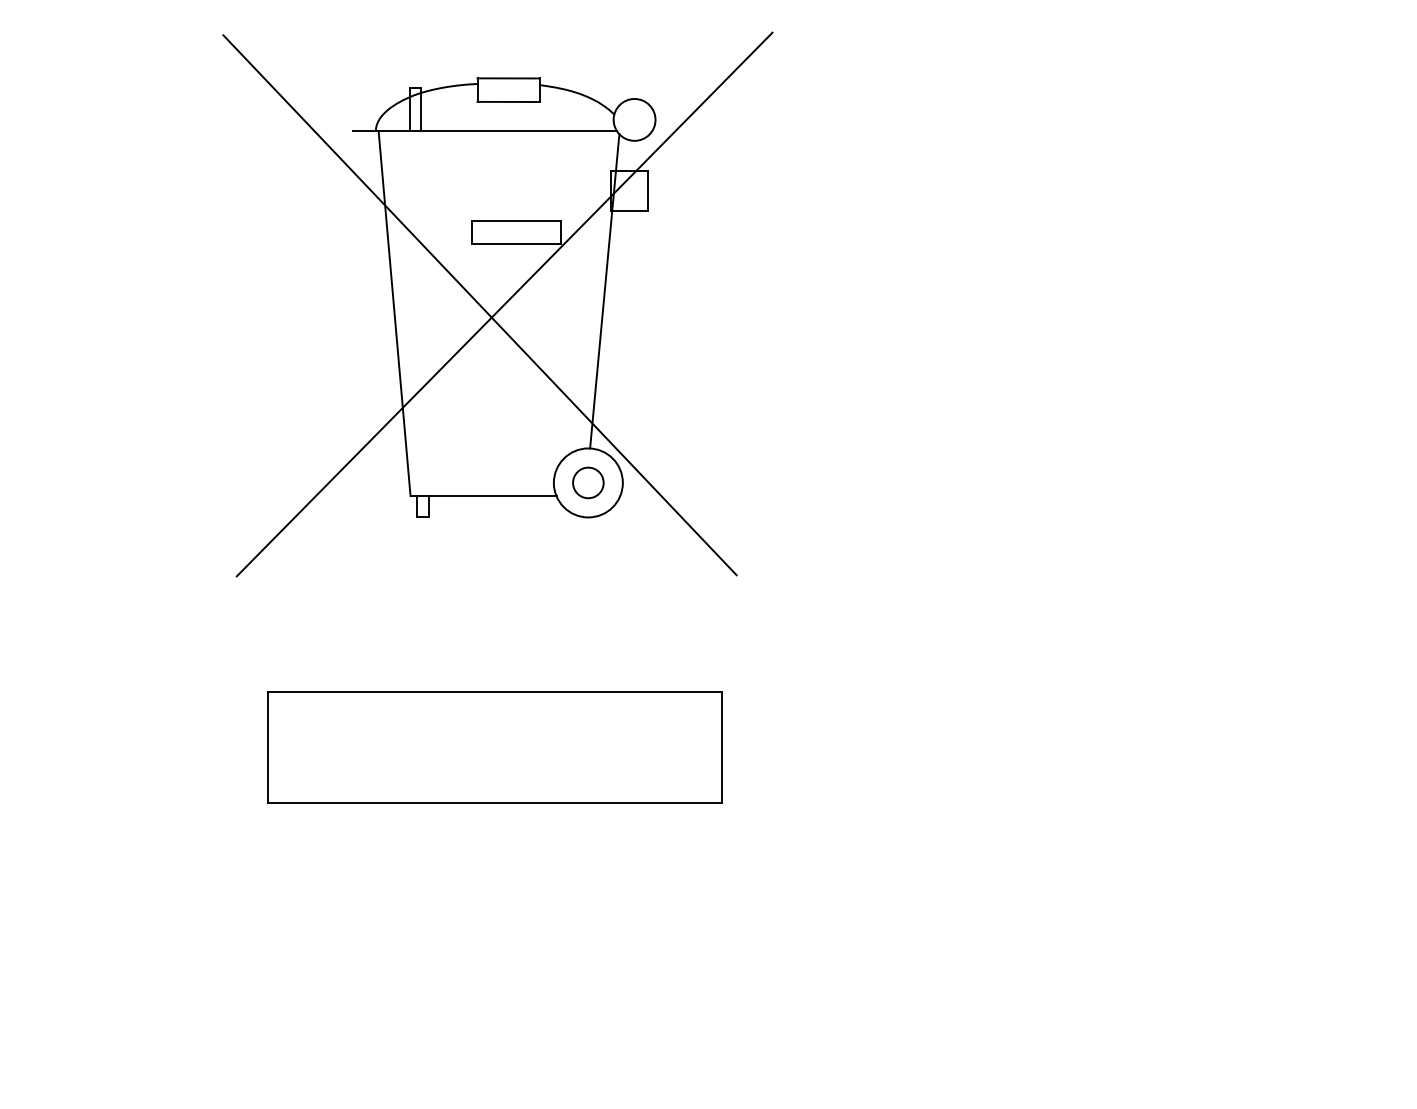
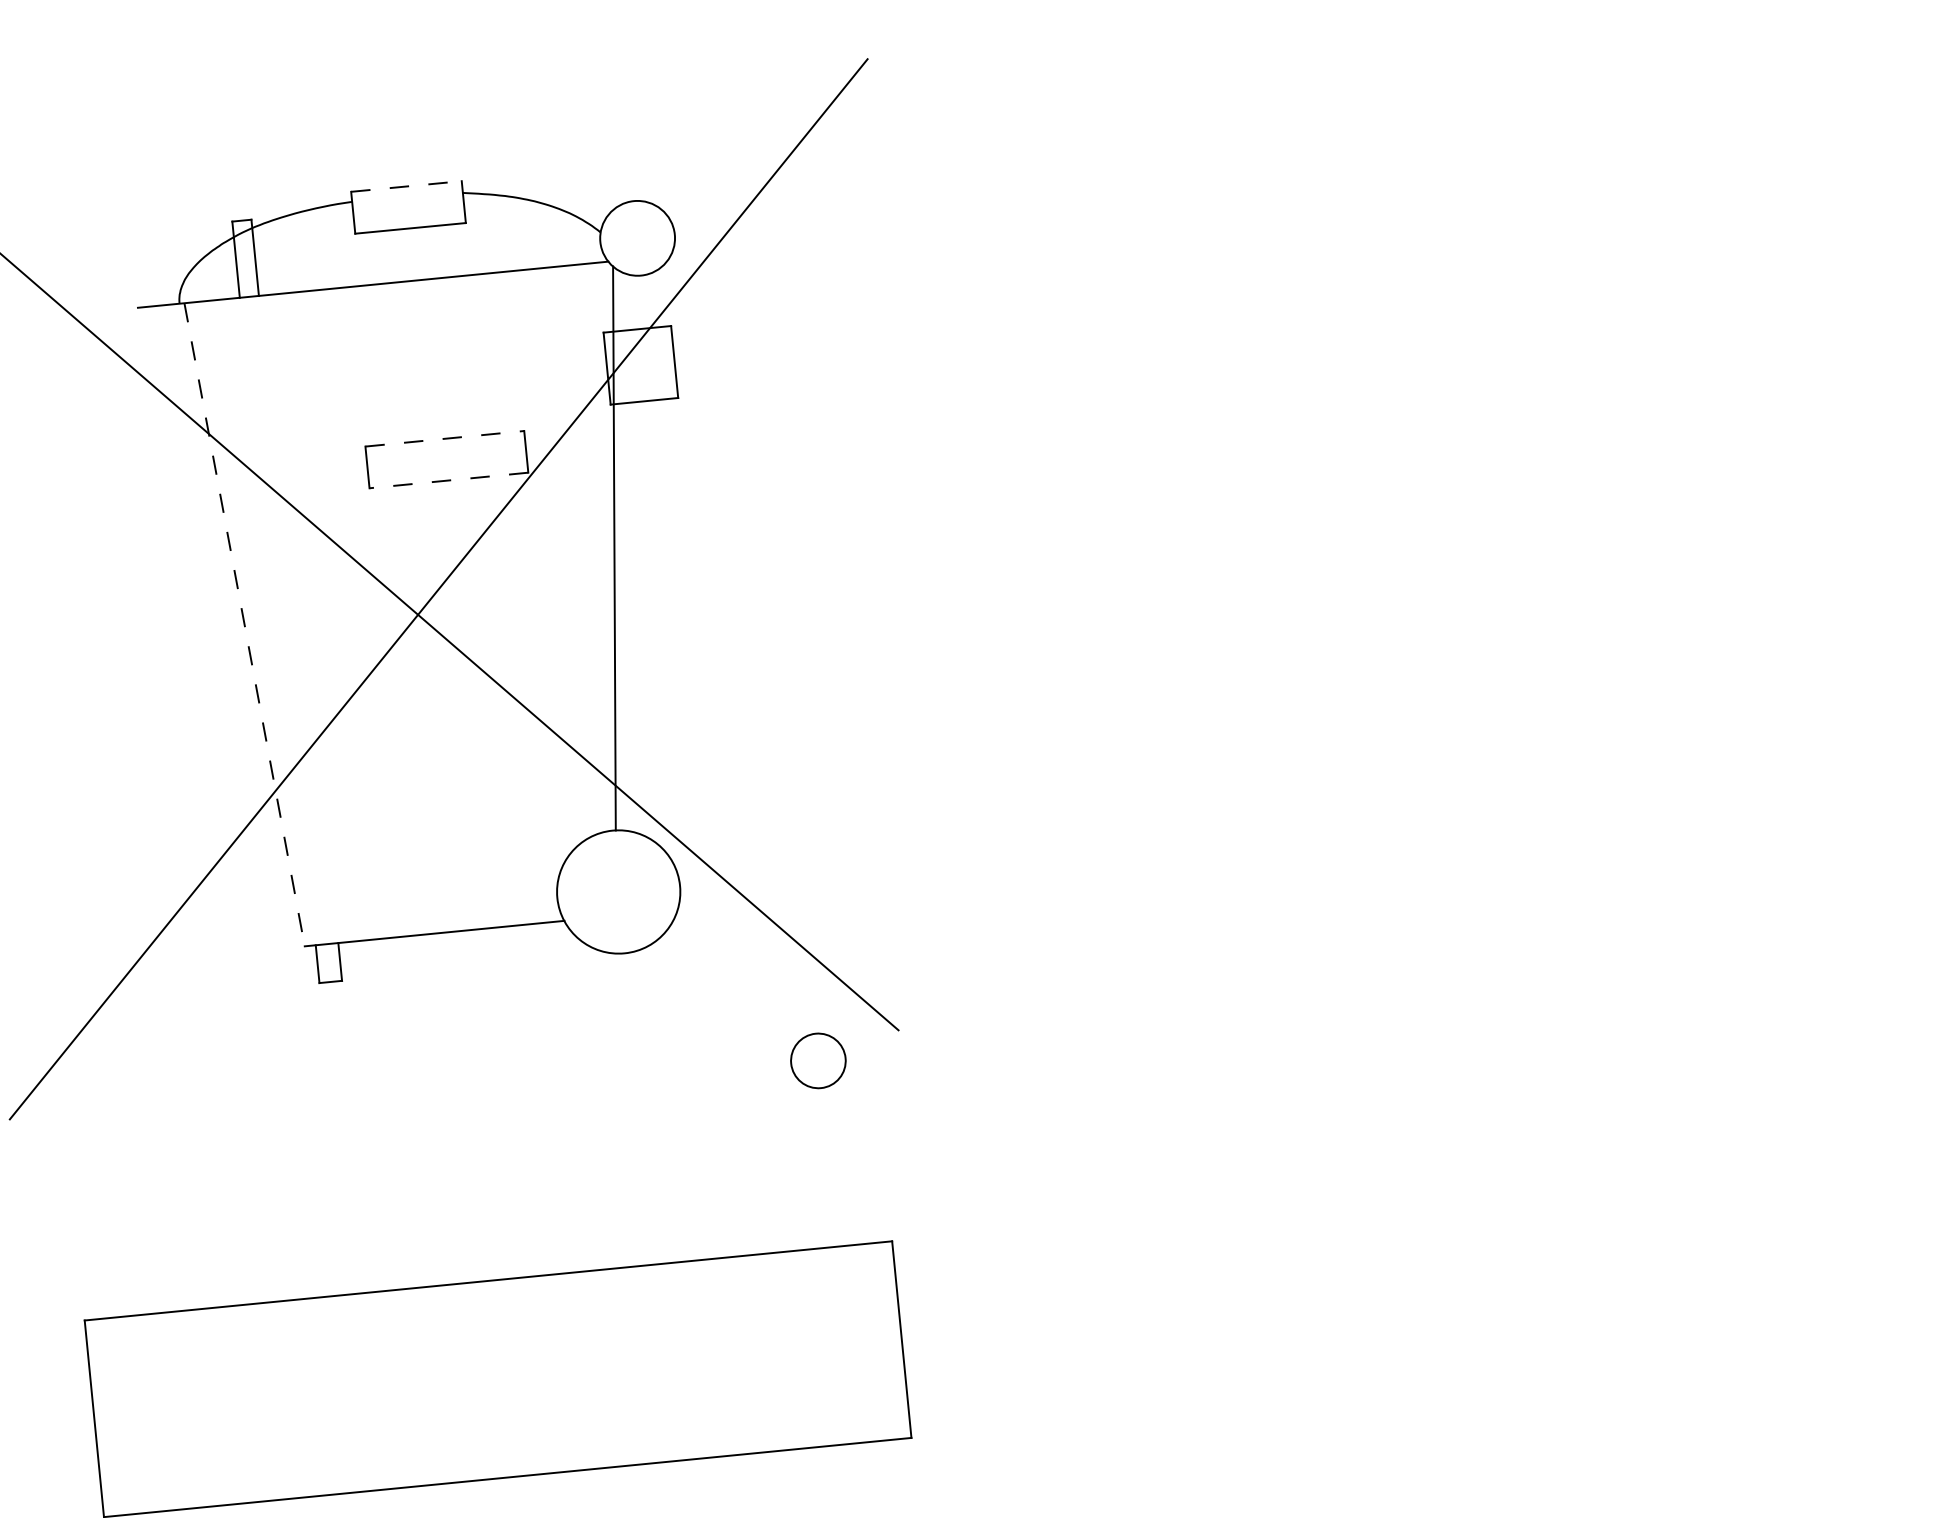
line: (509, 78) -> (407, 186), solid -> dashed
line: (516, 221) -> (445, 439), solid -> dashed
line: (516, 244) -> (449, 480), solid -> dashed
line: (394, 314) -> (244, 626), solid -> dashed
circle: (588, 482) -> (818, 1060), moved

